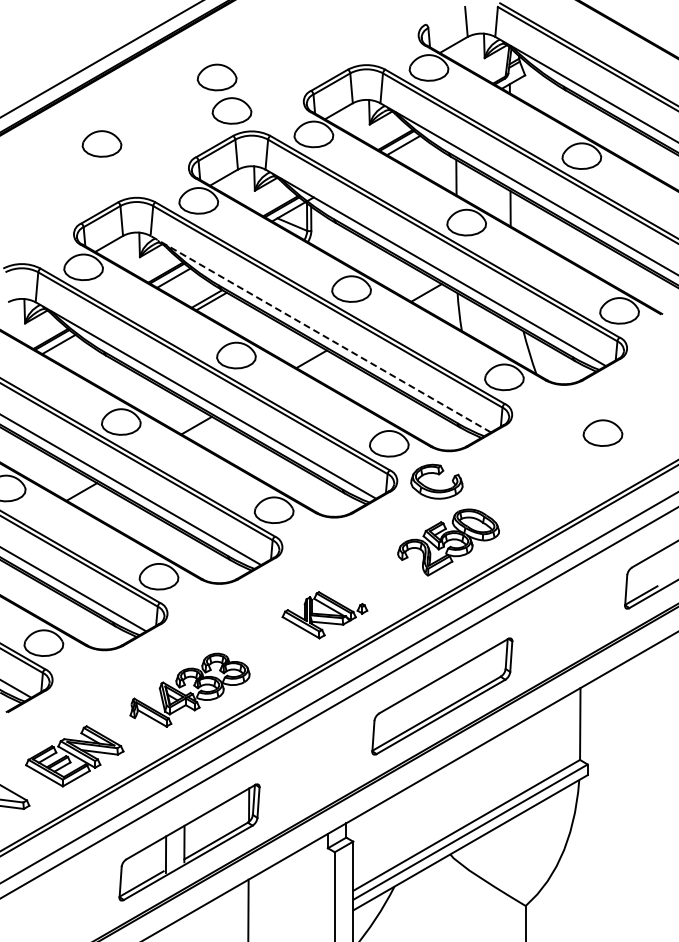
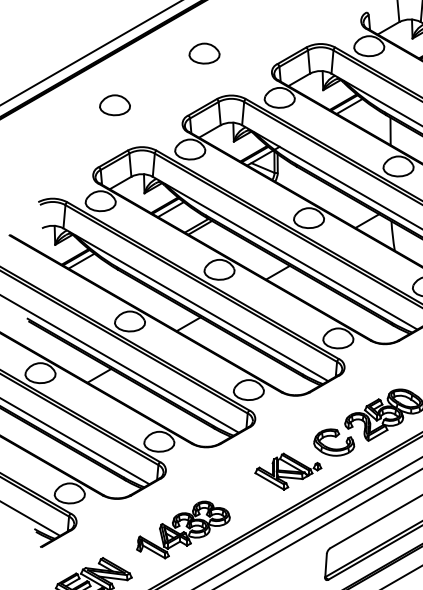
part: (231, 110) -> (215, 79), removed
line: (320, 333) -> (284, 252), dashed -> solid
part: (438, 475) -> (335, 437), moved

